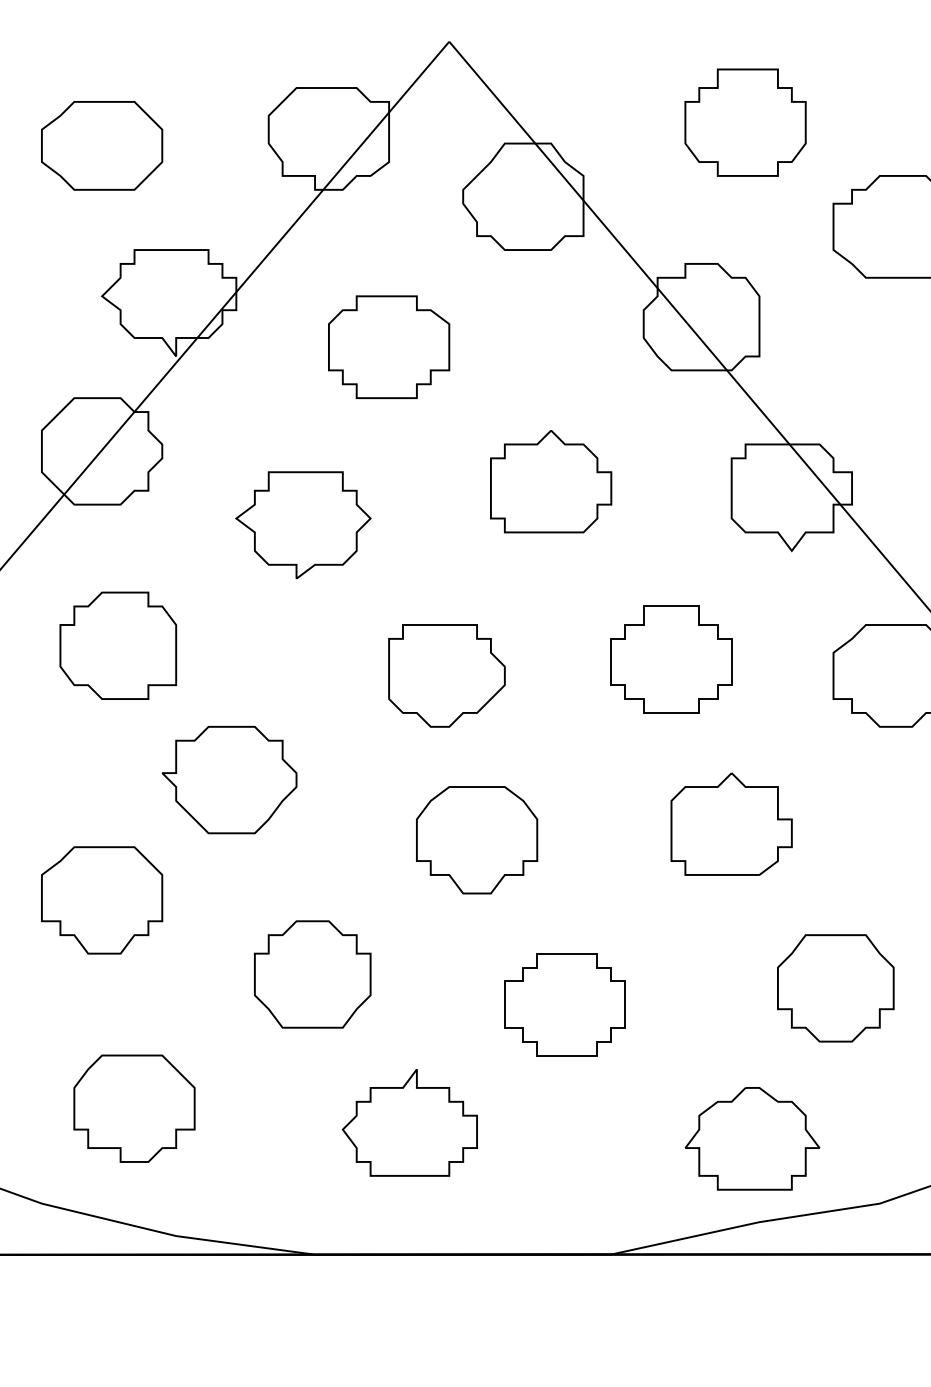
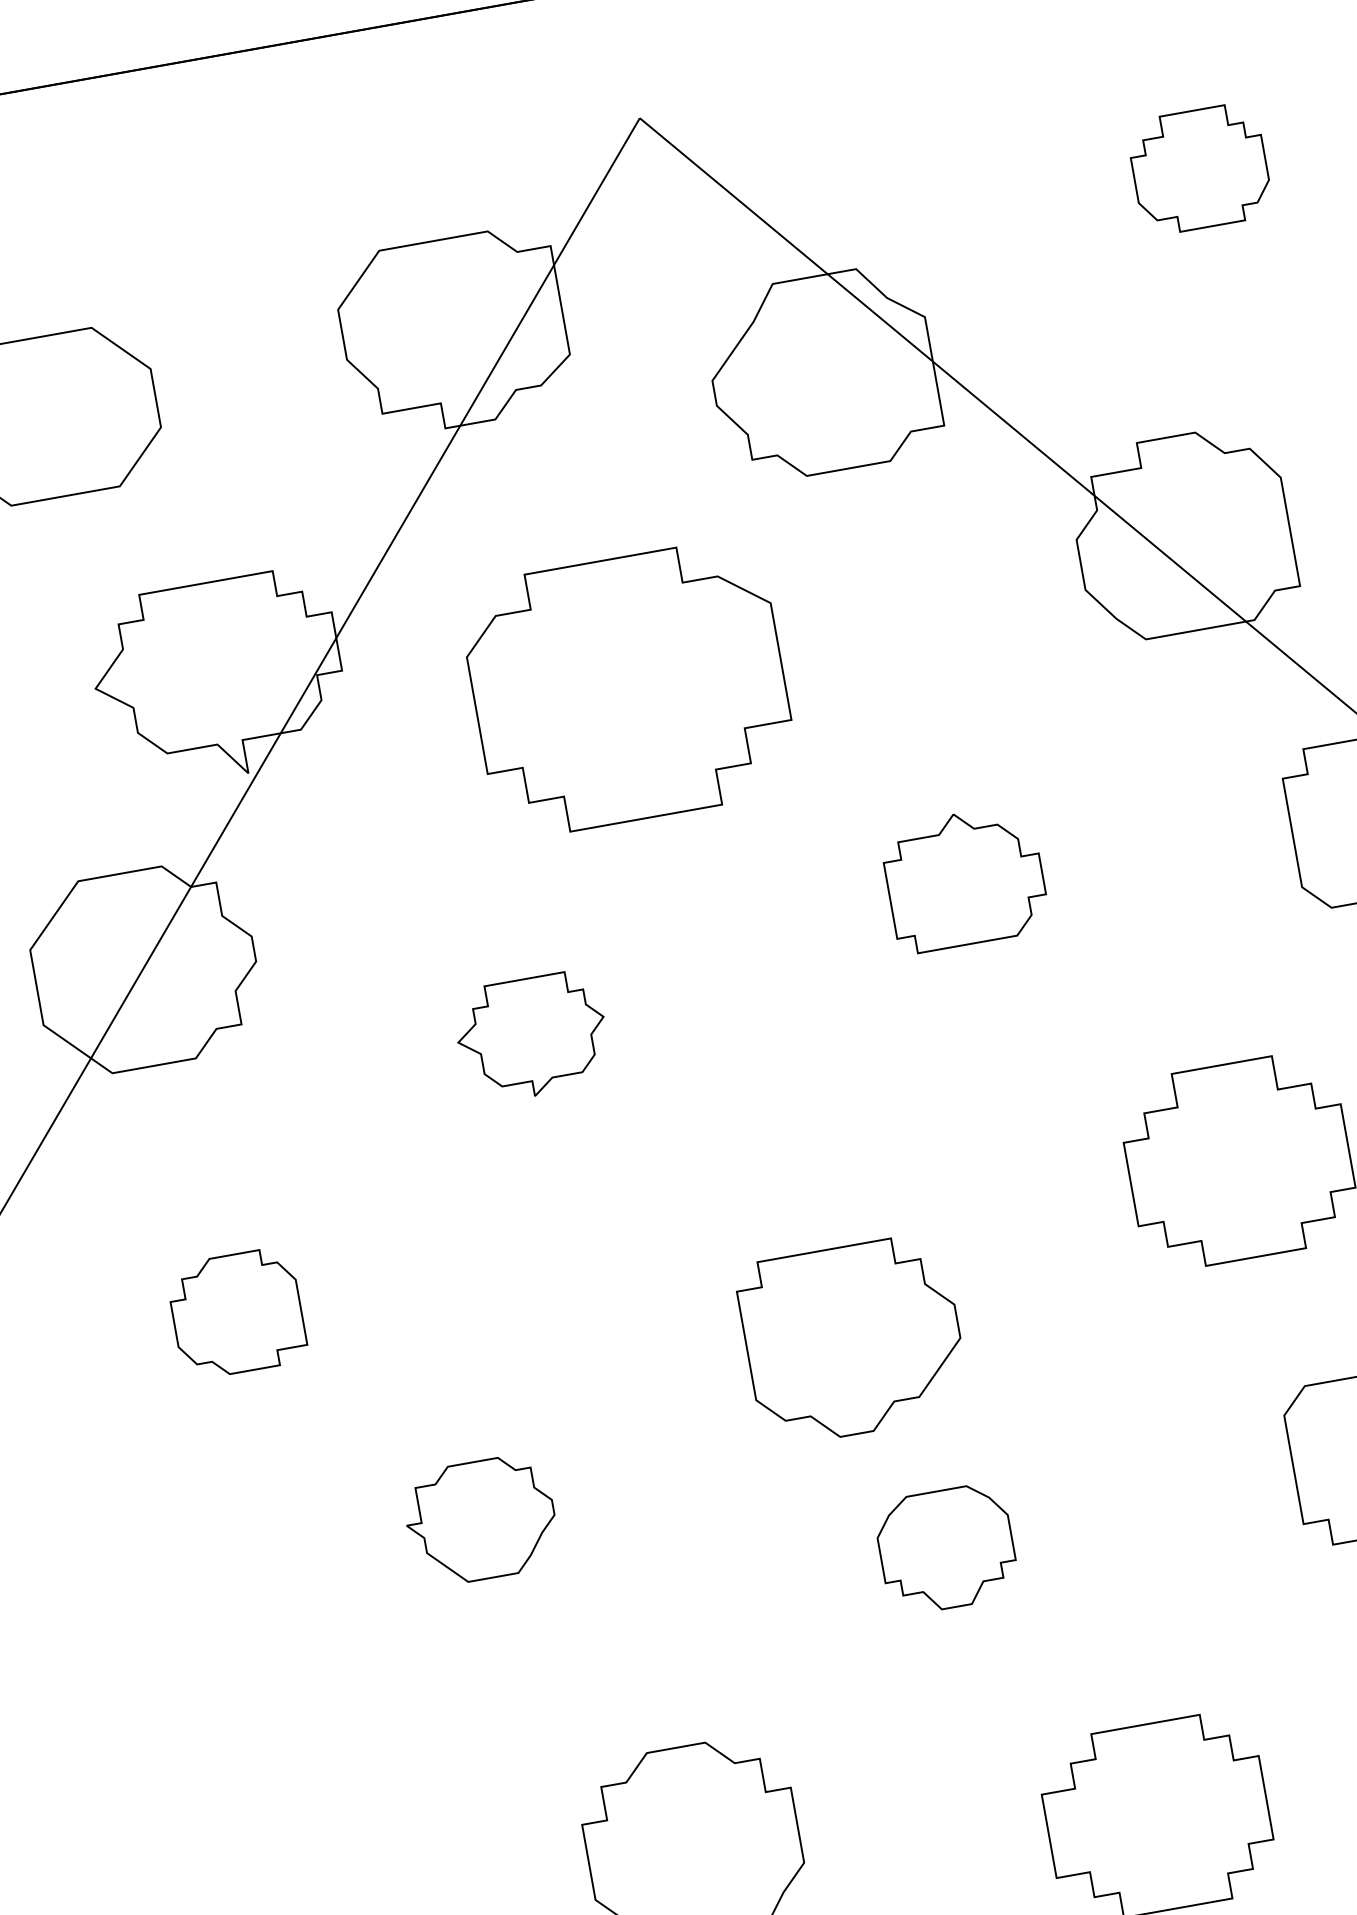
part: (745, 122) -> (1199, 168), size x0.6
part: (389, 346) -> (629, 686), size x1.4
part: (551, 481) -> (965, 878), size x0.7
part: (303, 525) -> (532, 1037), size x0.6
part: (118, 645) -> (237, 1313), size x0.6
part: (446, 675) -> (852, 1339), moved
part: (229, 780) -> (480, 1520), size x0.6
part: (477, 840) -> (947, 1549), size x0.6
part: (102, 900) -> (290, 1777), removed

